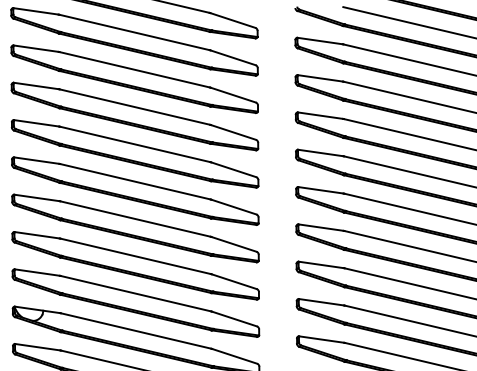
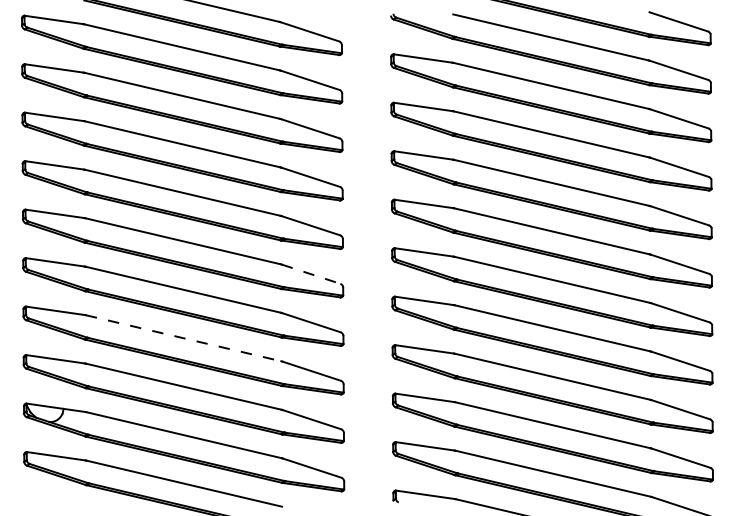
line: (234, 207) -> (311, 274), solid -> dashed
line: (136, 256) -> (184, 338), solid -> dashed

